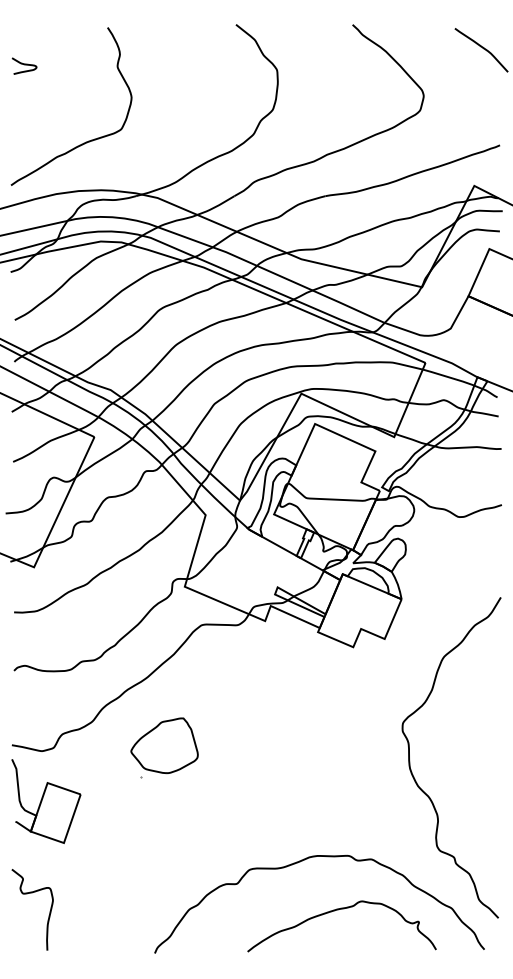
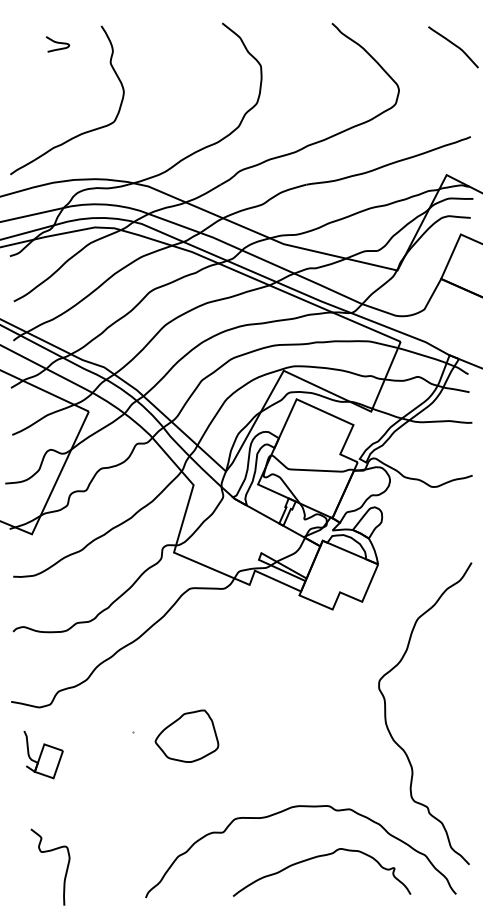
curve: (24, 65) -> (57, 43), moved
part: (164, 745) -> (186, 736), moved
part: (46, 801) -> (43, 754), size x0.6
curve: (27, 894) -> (45, 852), moved

